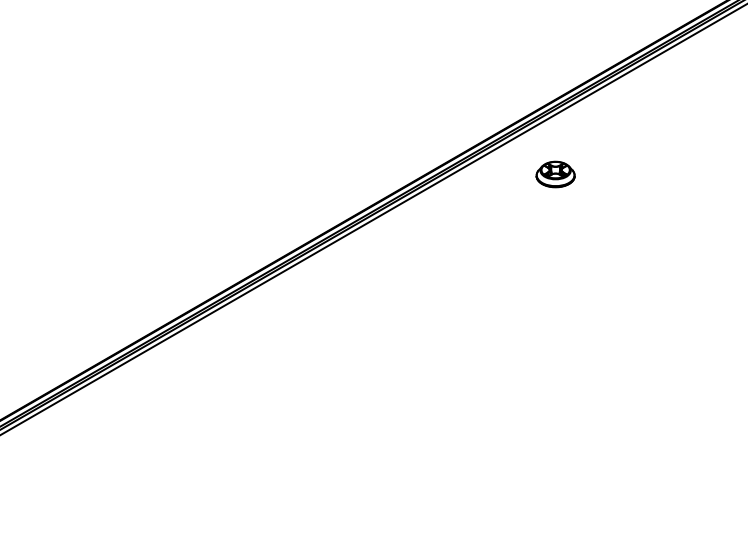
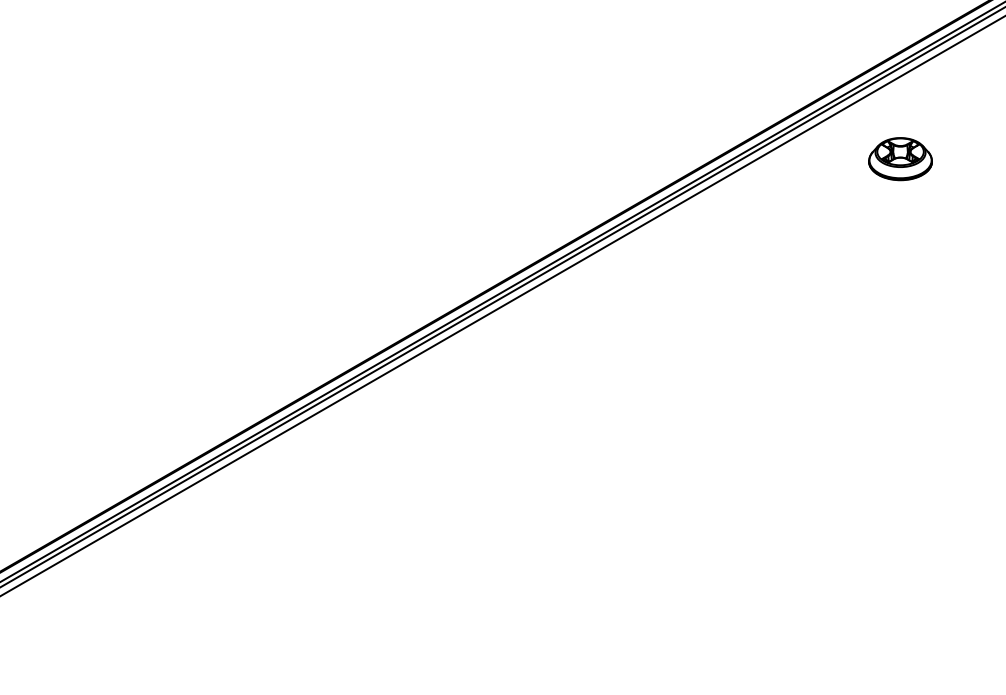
part: (555, 174) -> (900, 159), moved

